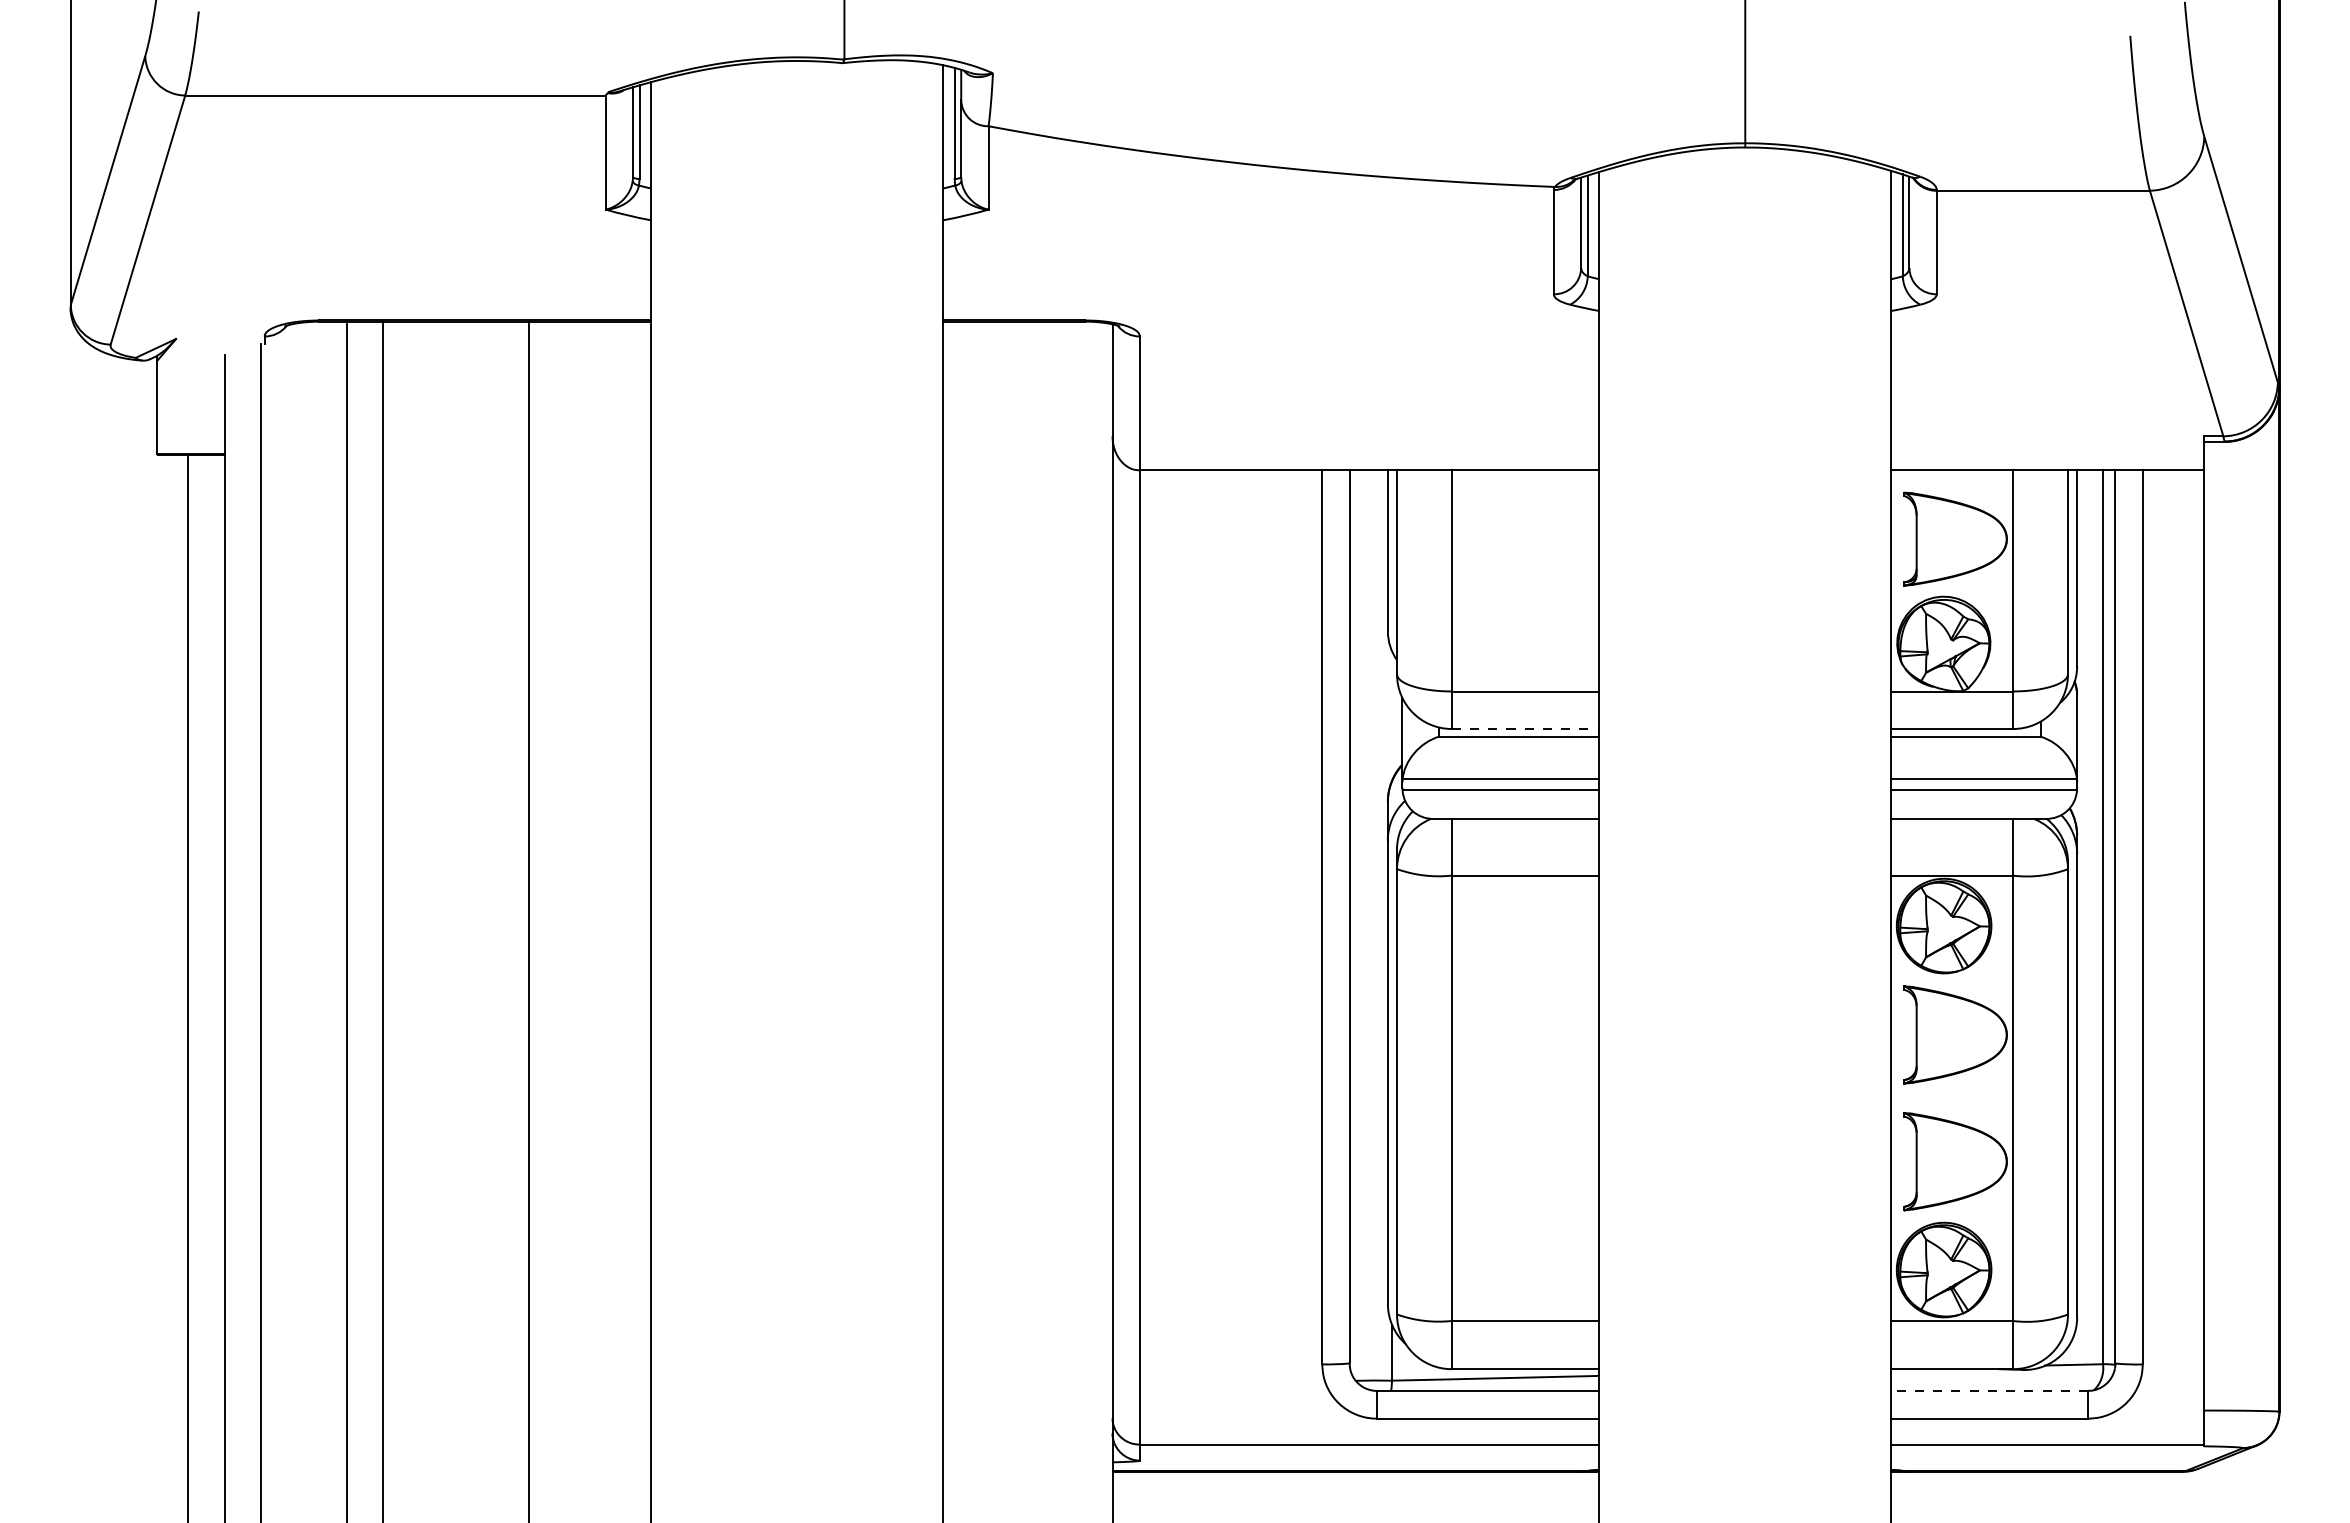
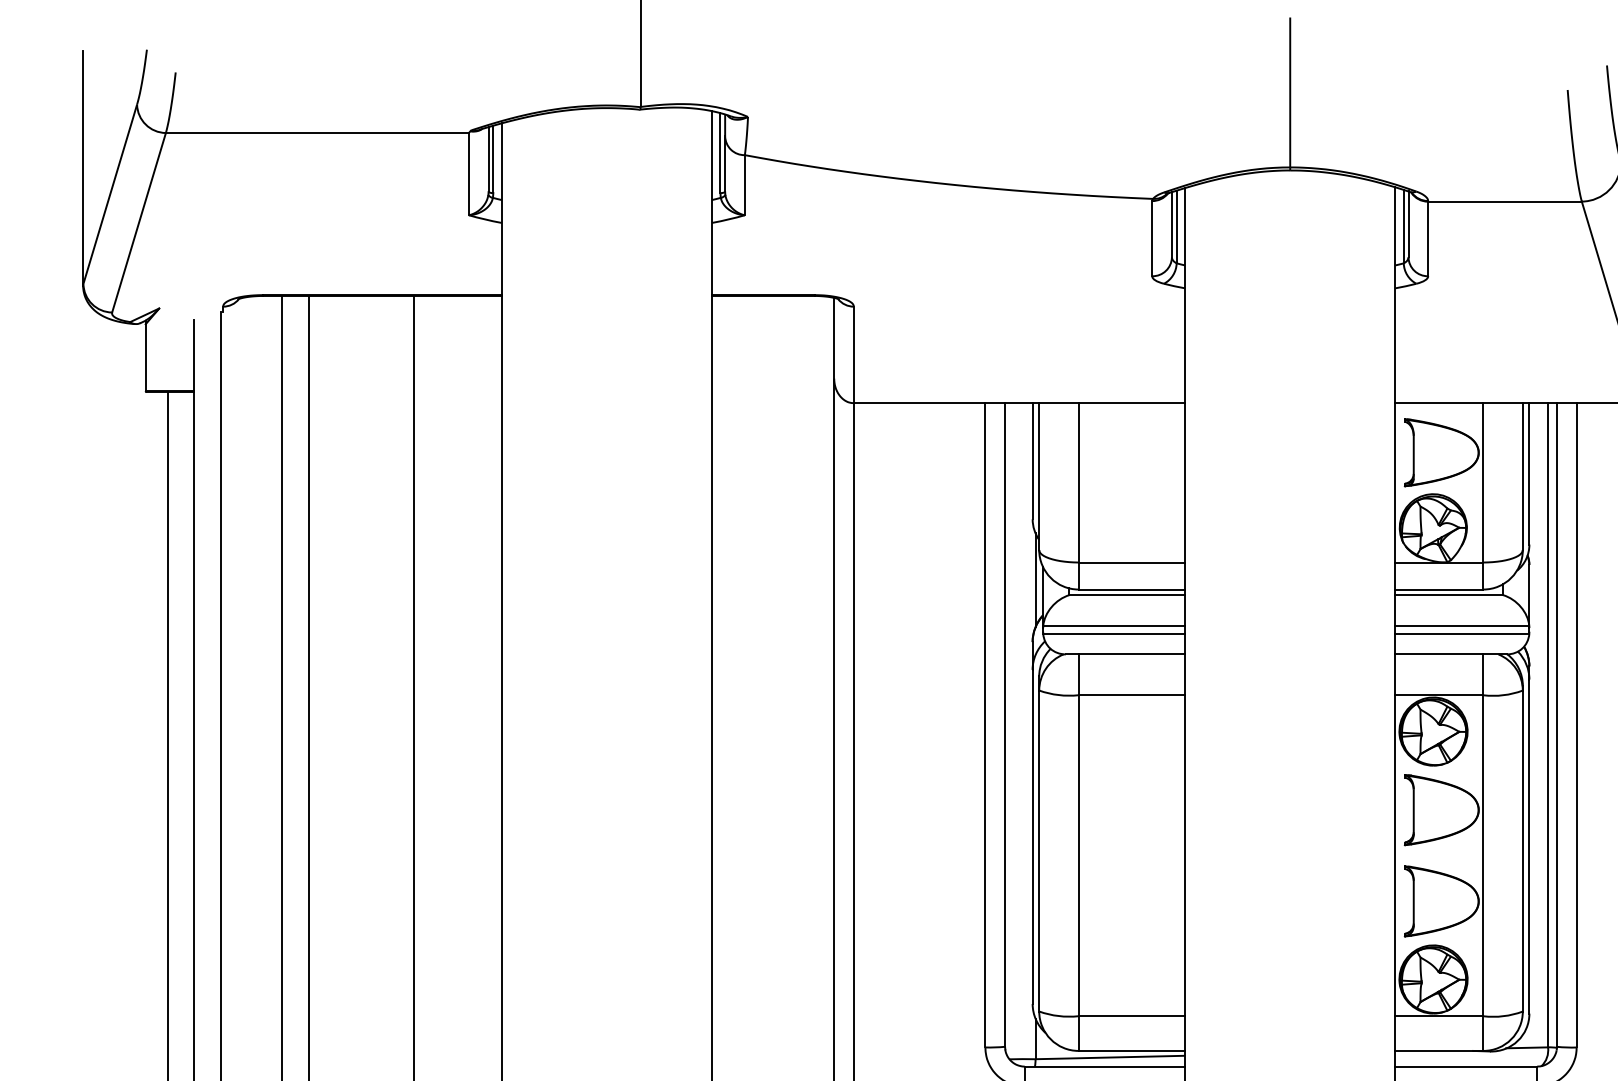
line: (1391, 716) -> (1035, 580), added
line: (1525, 728) -> (1131, 589), dashed -> solid
line: (1989, 1390) -> (1466, 1066), dashed -> solid

